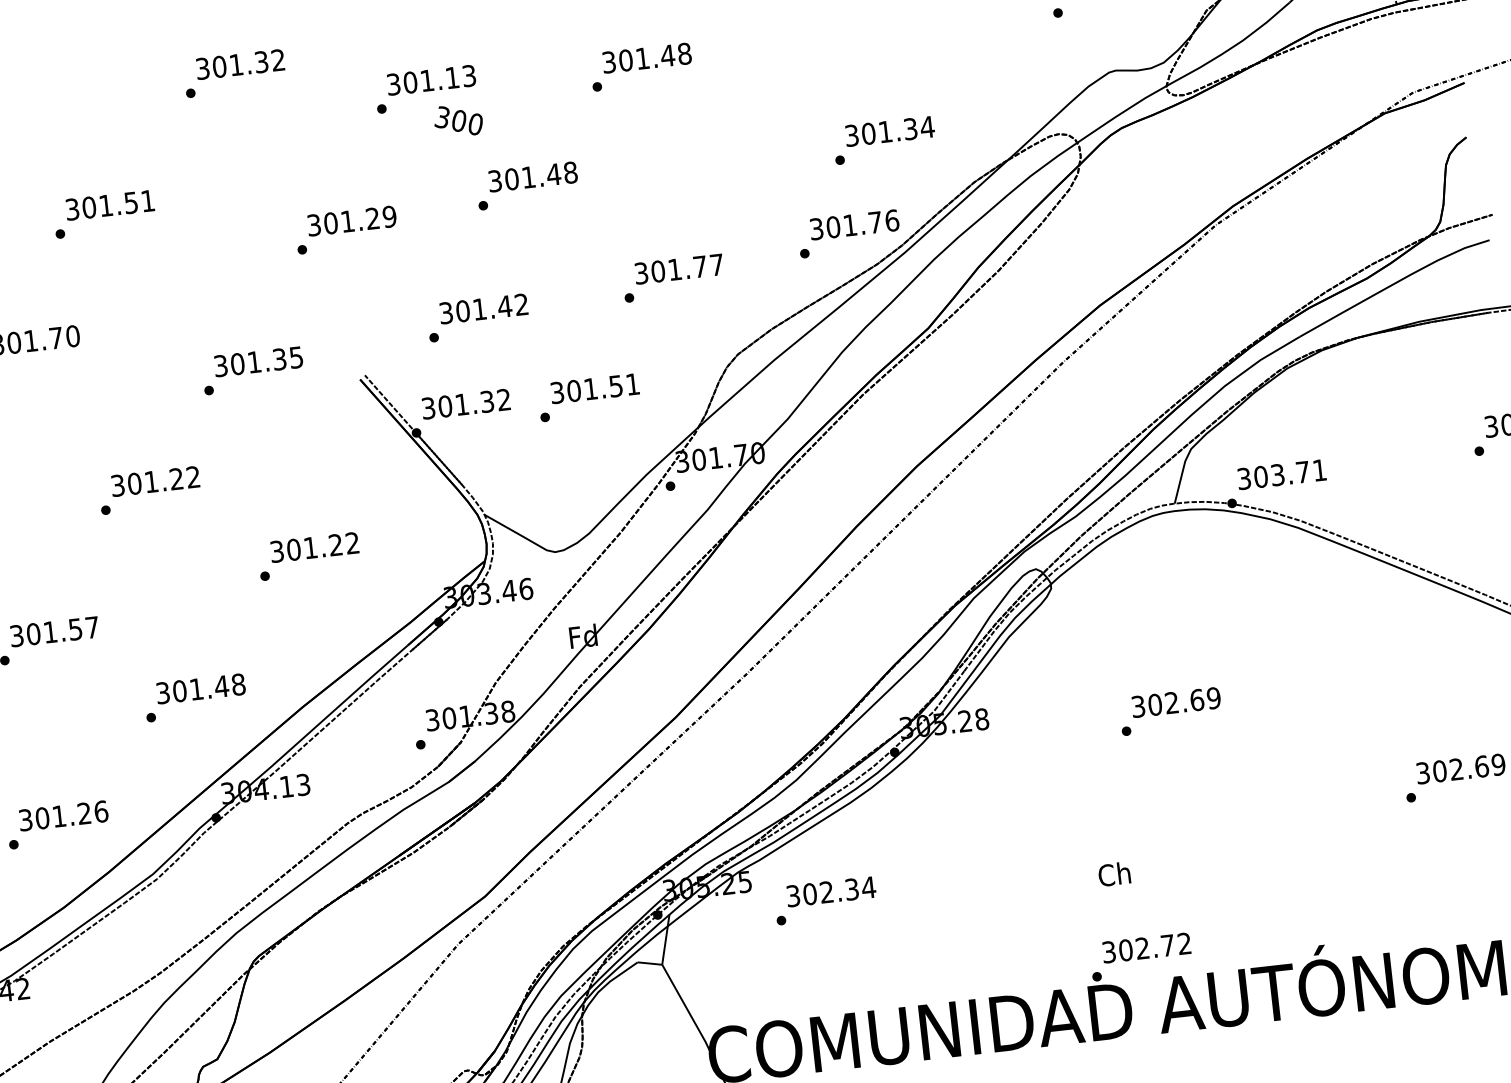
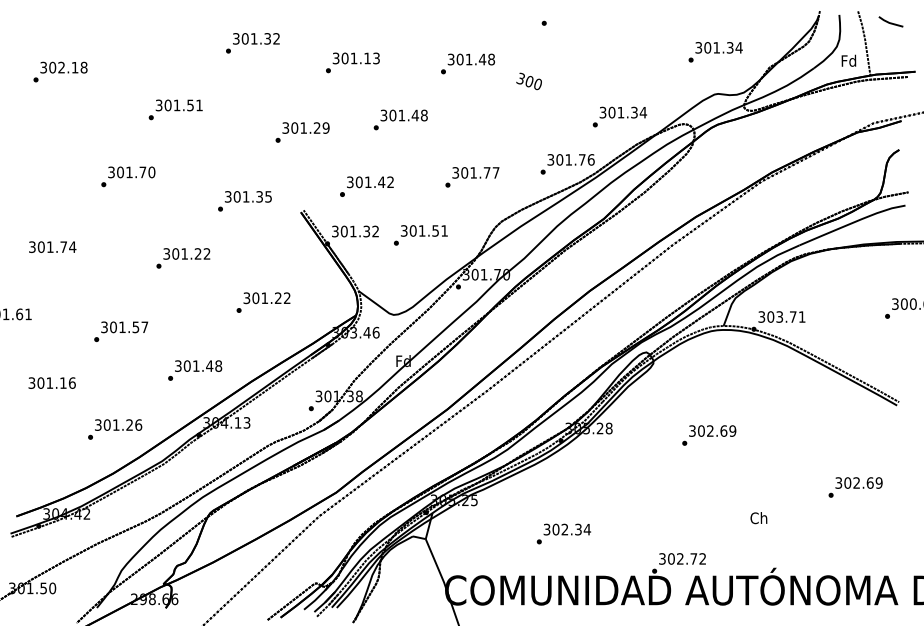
text: (457, 120) -> (528, 81), moved
text: (883, 139) -> (619, 116), moved
text: (1113, 875) -> (758, 518), moved
text: (824, 899) -> (563, 533), moved

